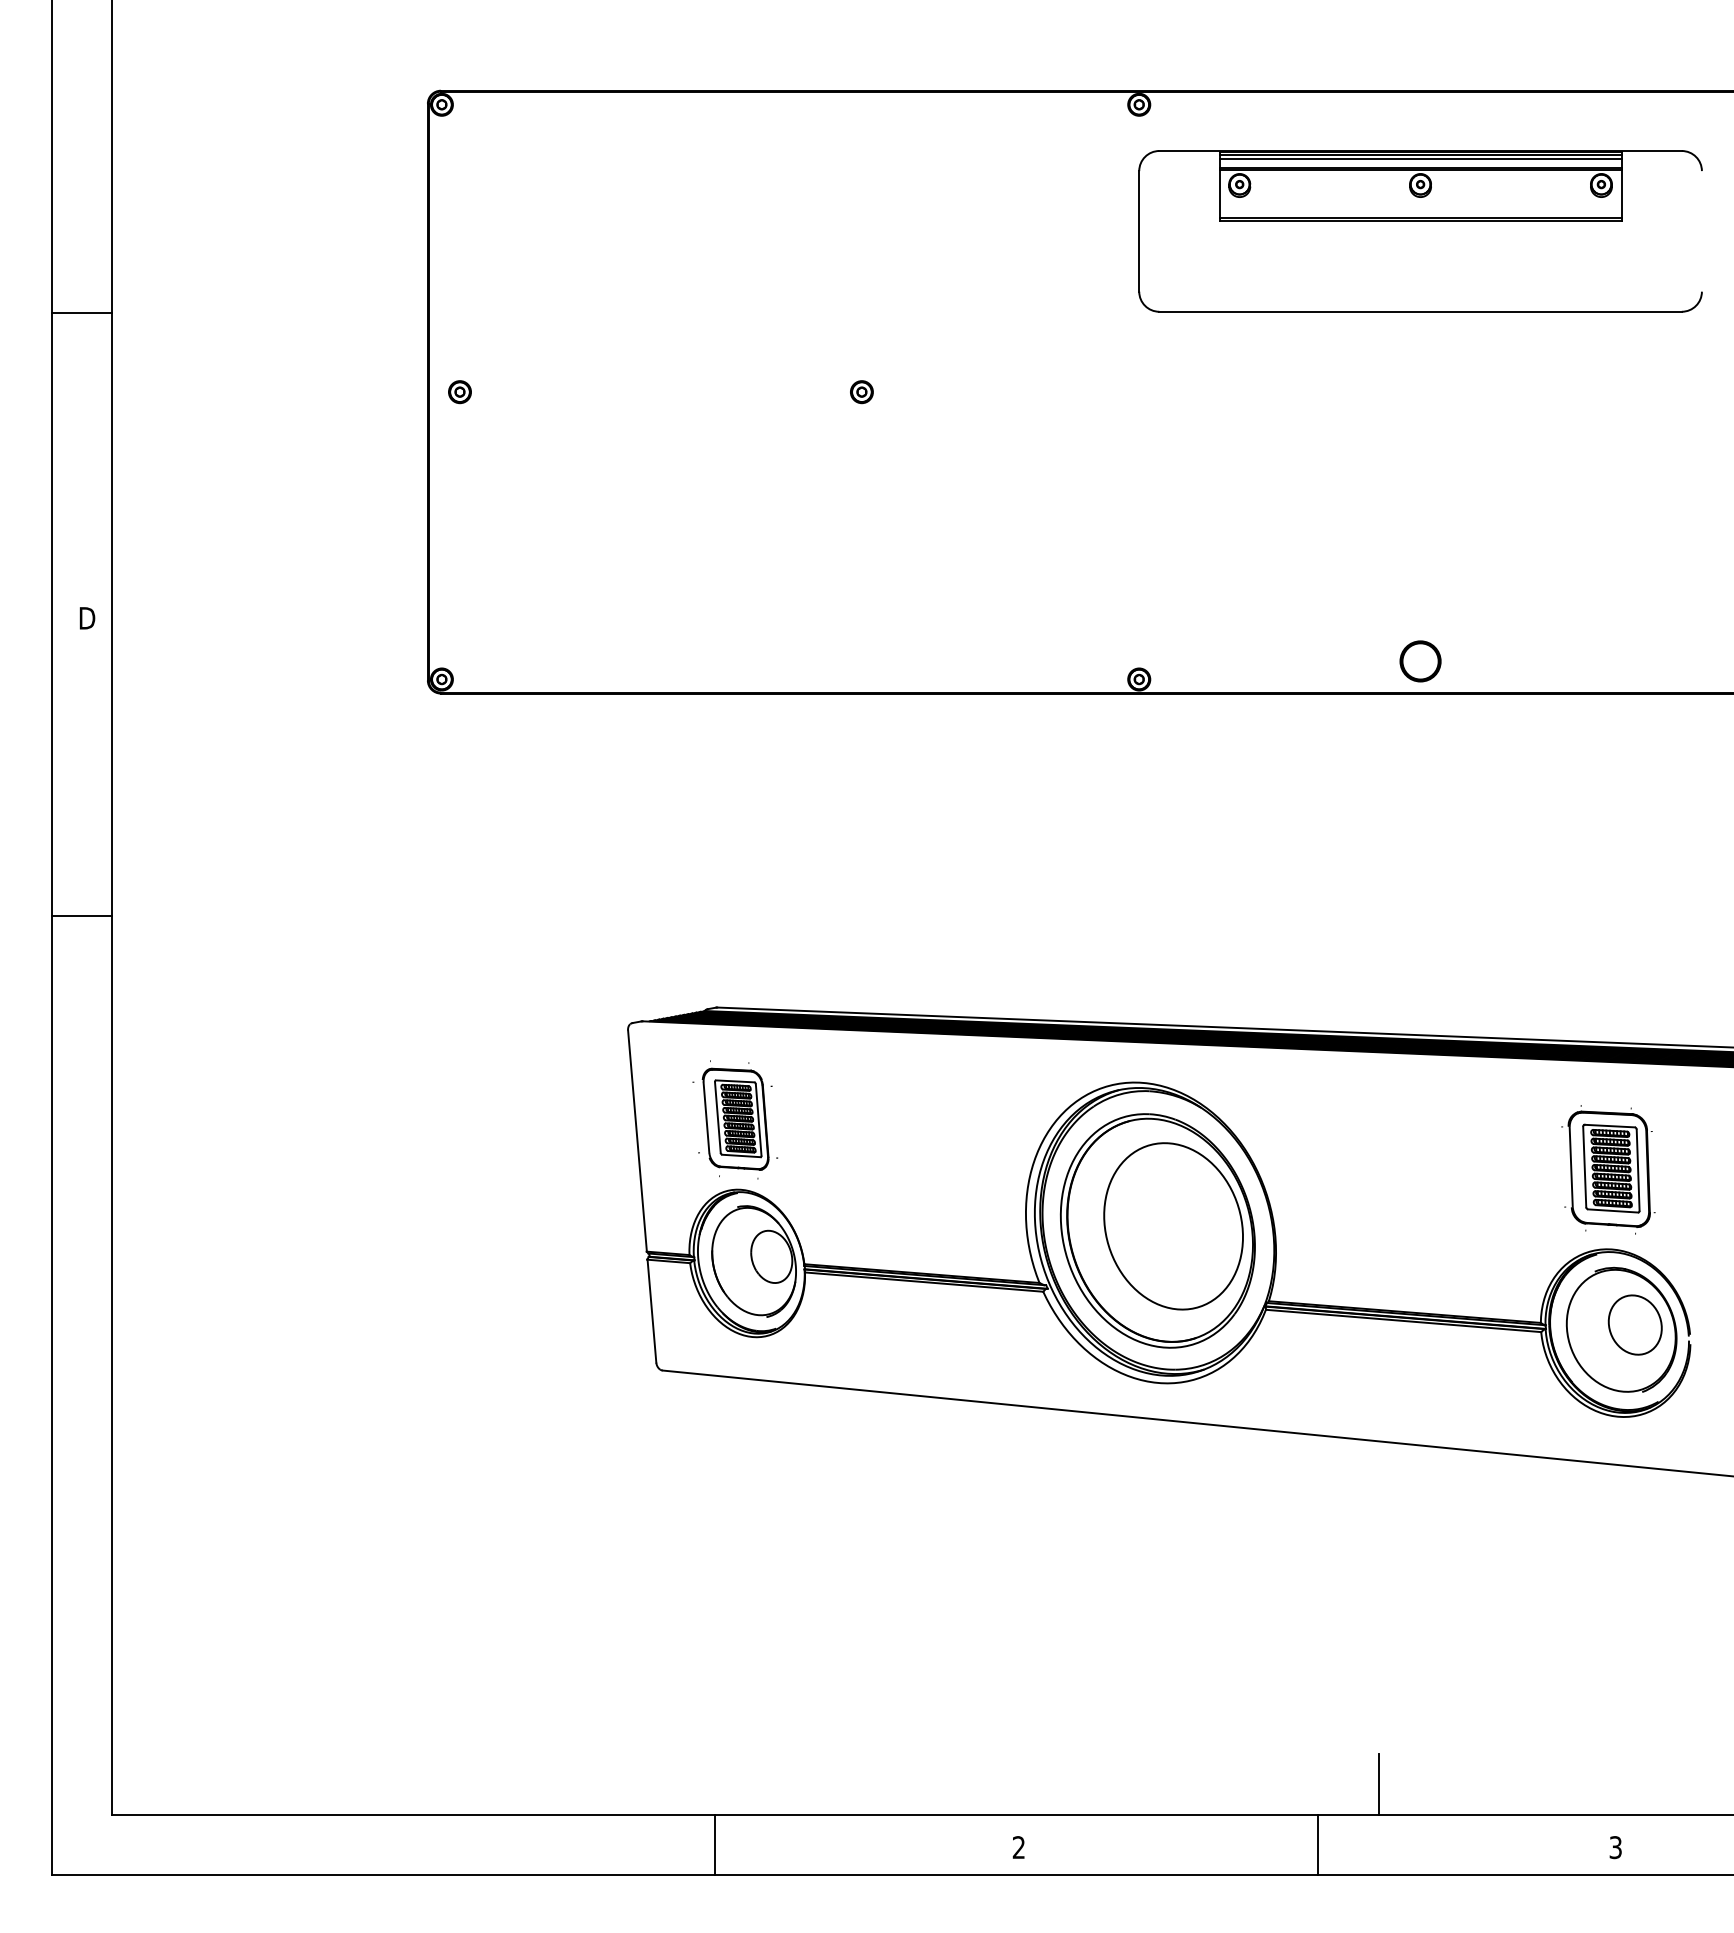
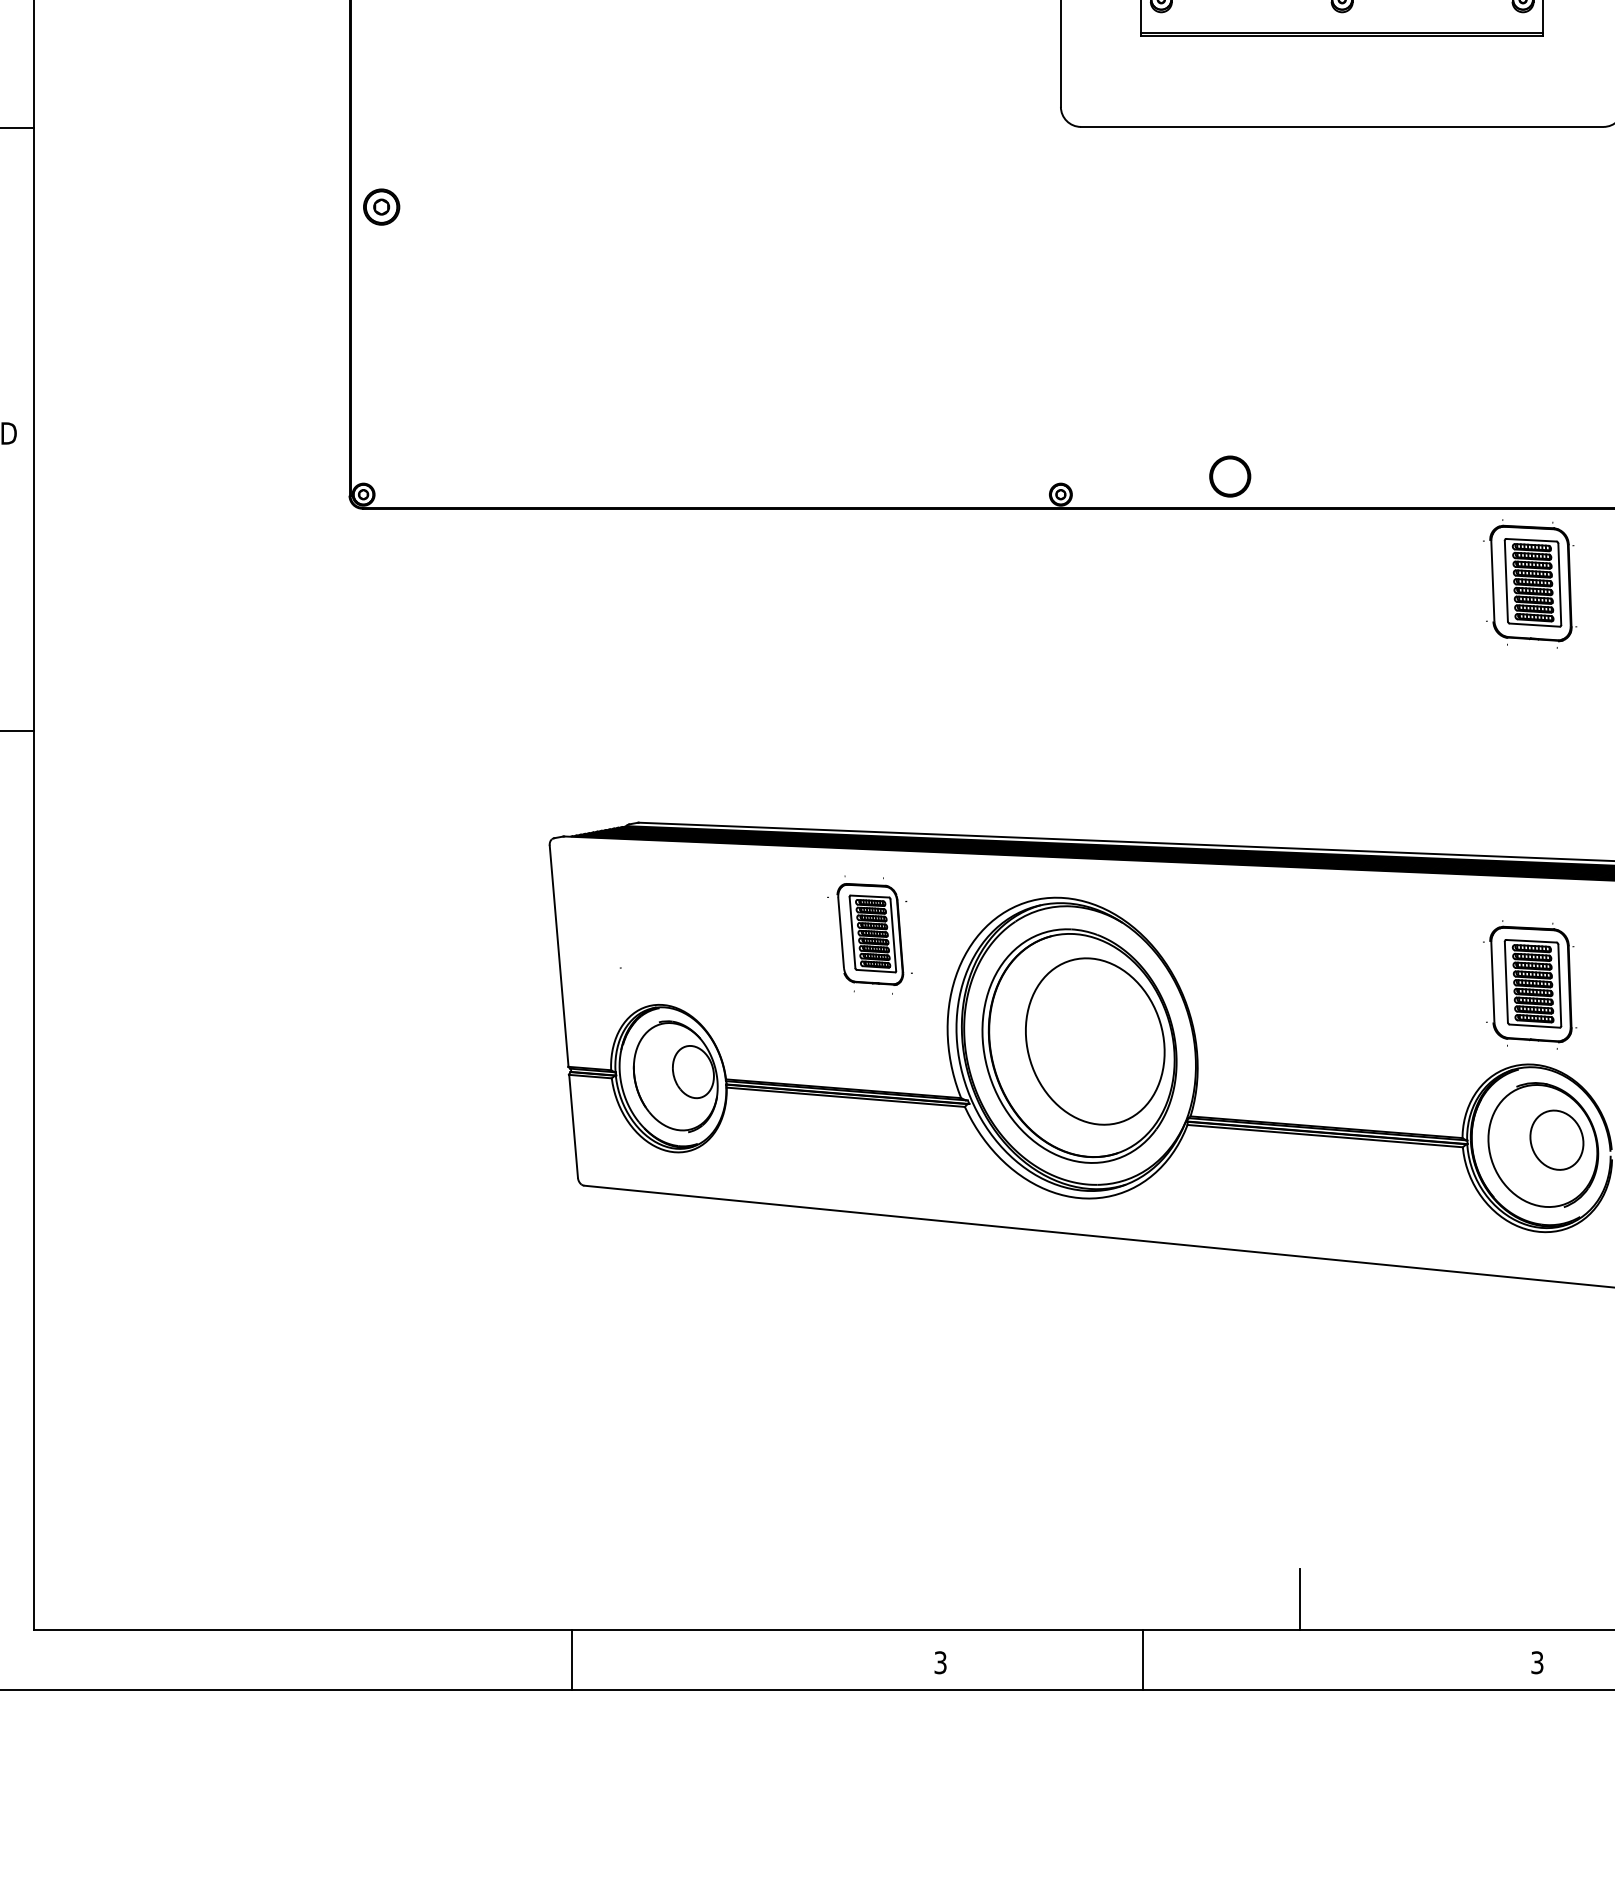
part: (459, 392) -> (381, 207), size x1.6
part: (861, 392) -> (783, 207), removed
part: (1420, 661) -> (1230, 476), moved
part: (1608, 768) -> (1530, 583), added
part: (735, 1119) -> (870, 934), moved
line: (715, 1844) -> (572, 1659), moved
line: (1318, 1844) -> (1143, 1659), moved
text: (1018, 1847) -> (940, 1662), 2 -> 3

